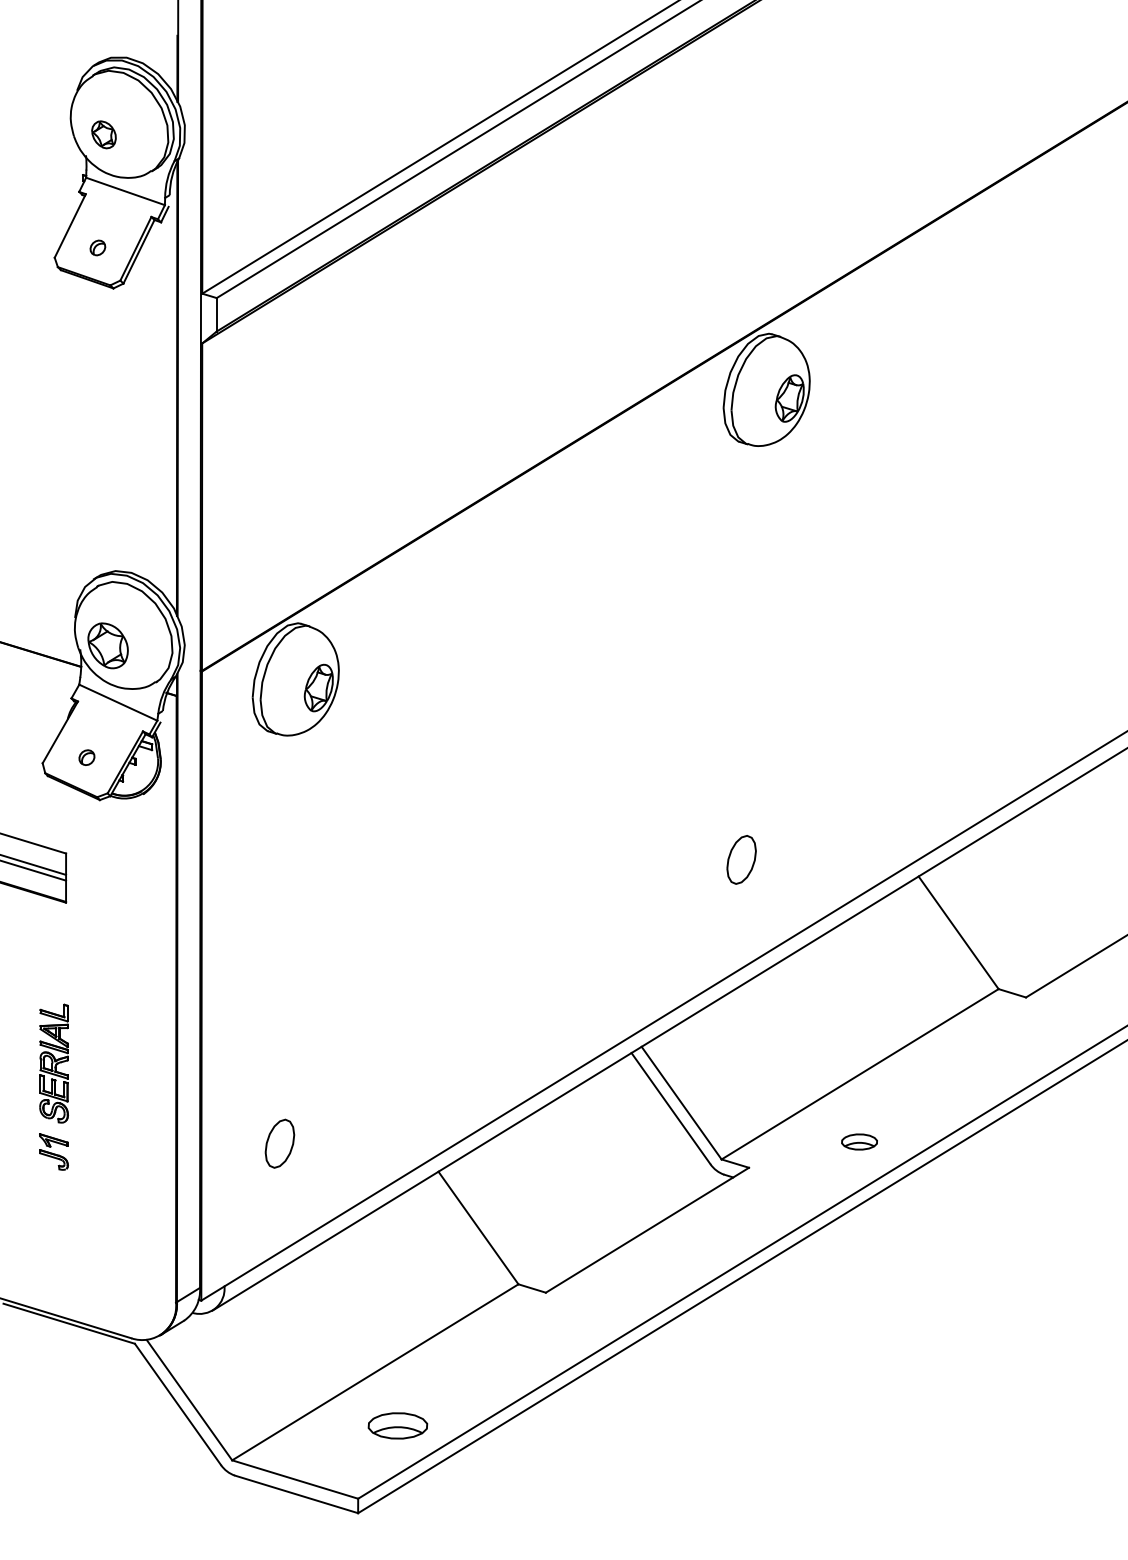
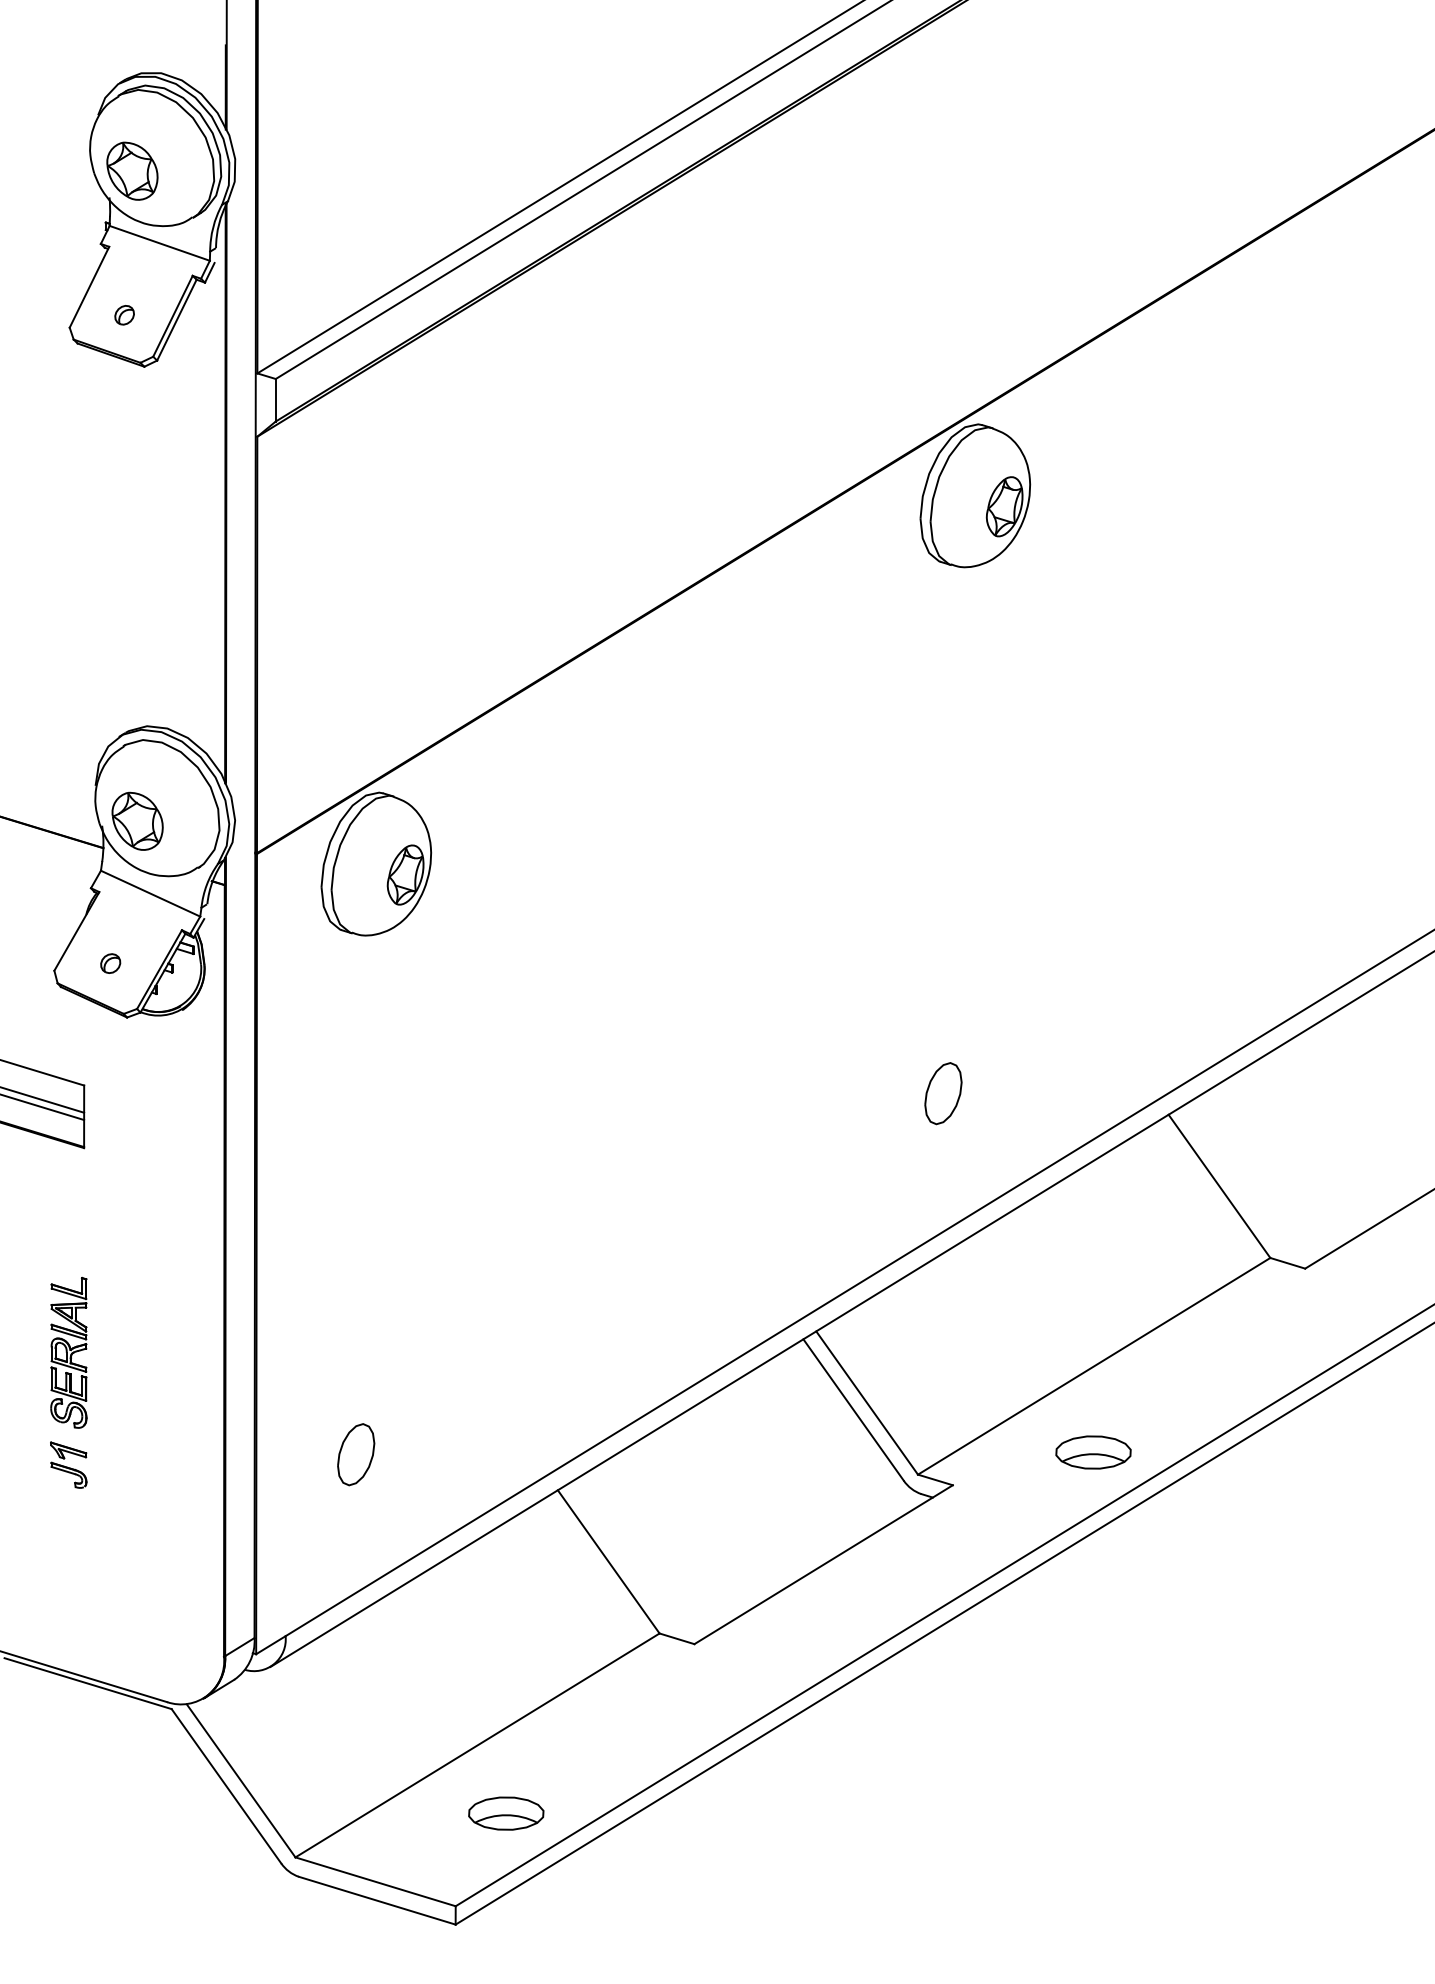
part: (103, 134) -> (131, 170), size x1.67
part: (859, 1141) -> (1093, 1451), size x1.67

